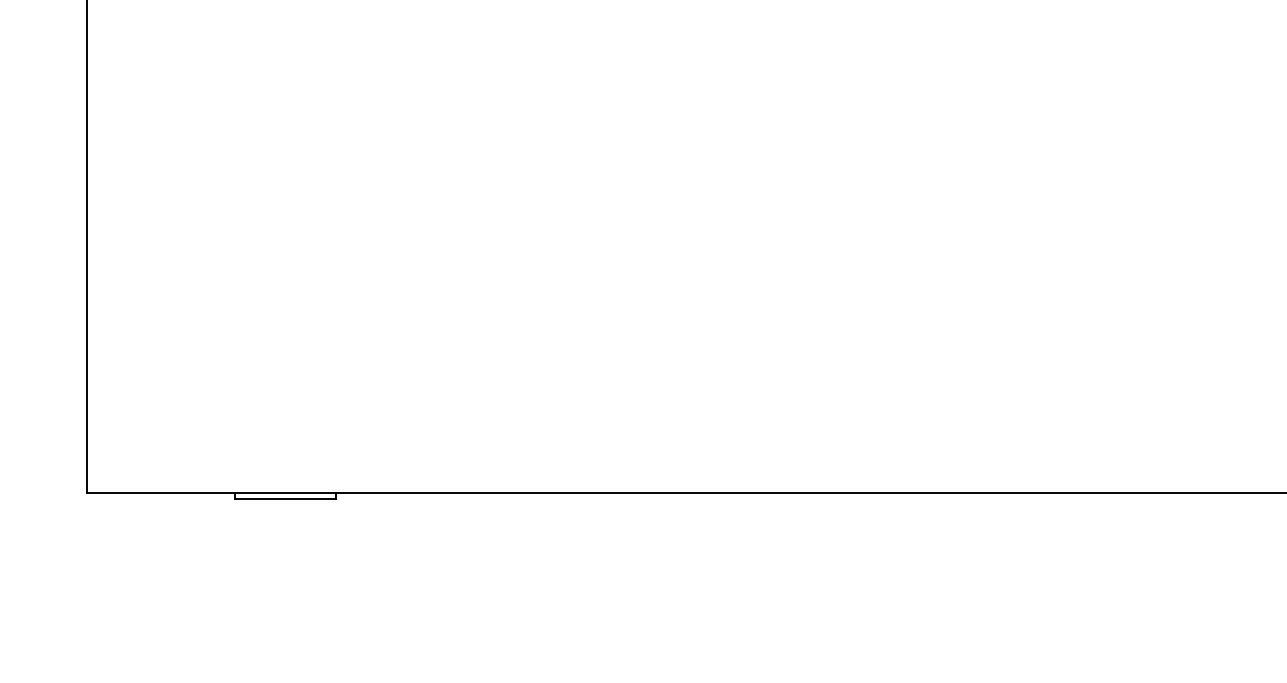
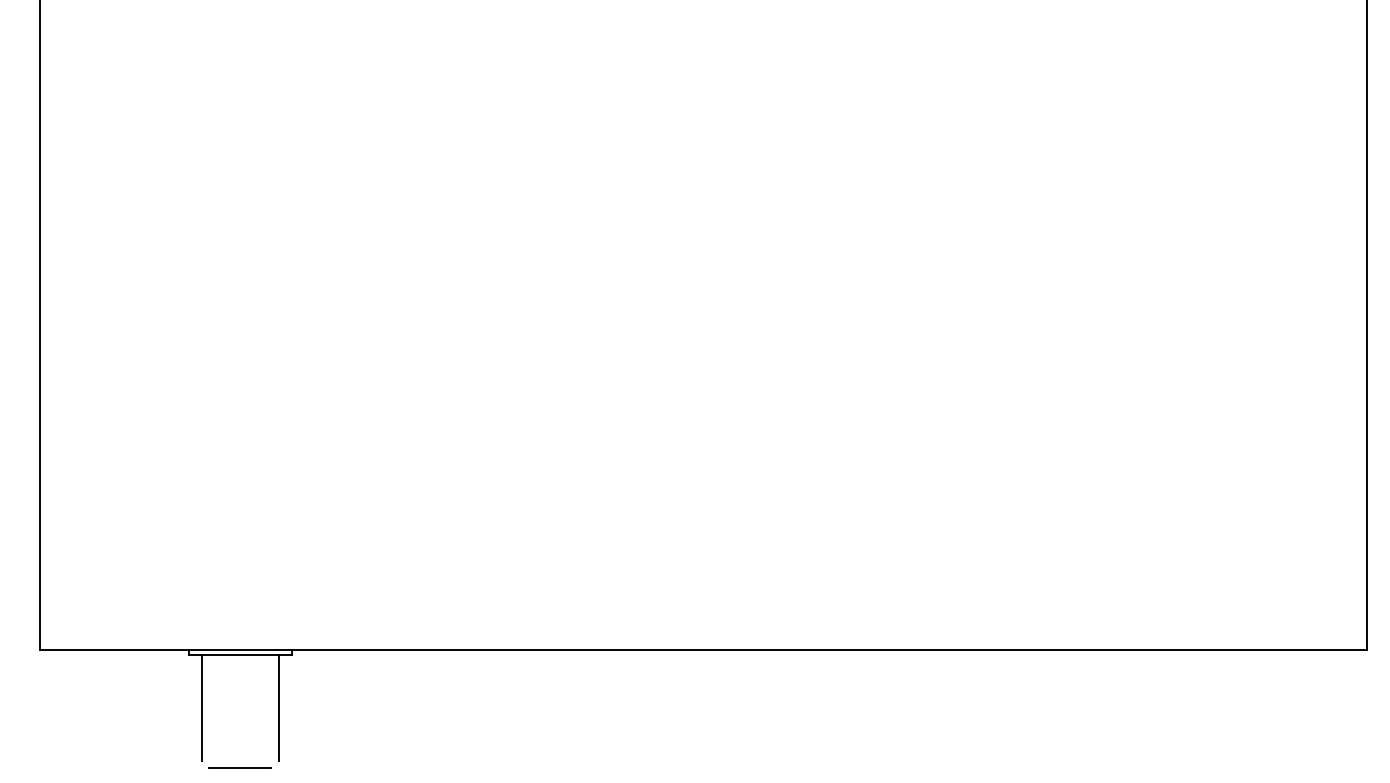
line: (247, 550) -> (201, 707), added
line: (323, 550) -> (278, 707), added
line: (284, 609) -> (239, 767), added

